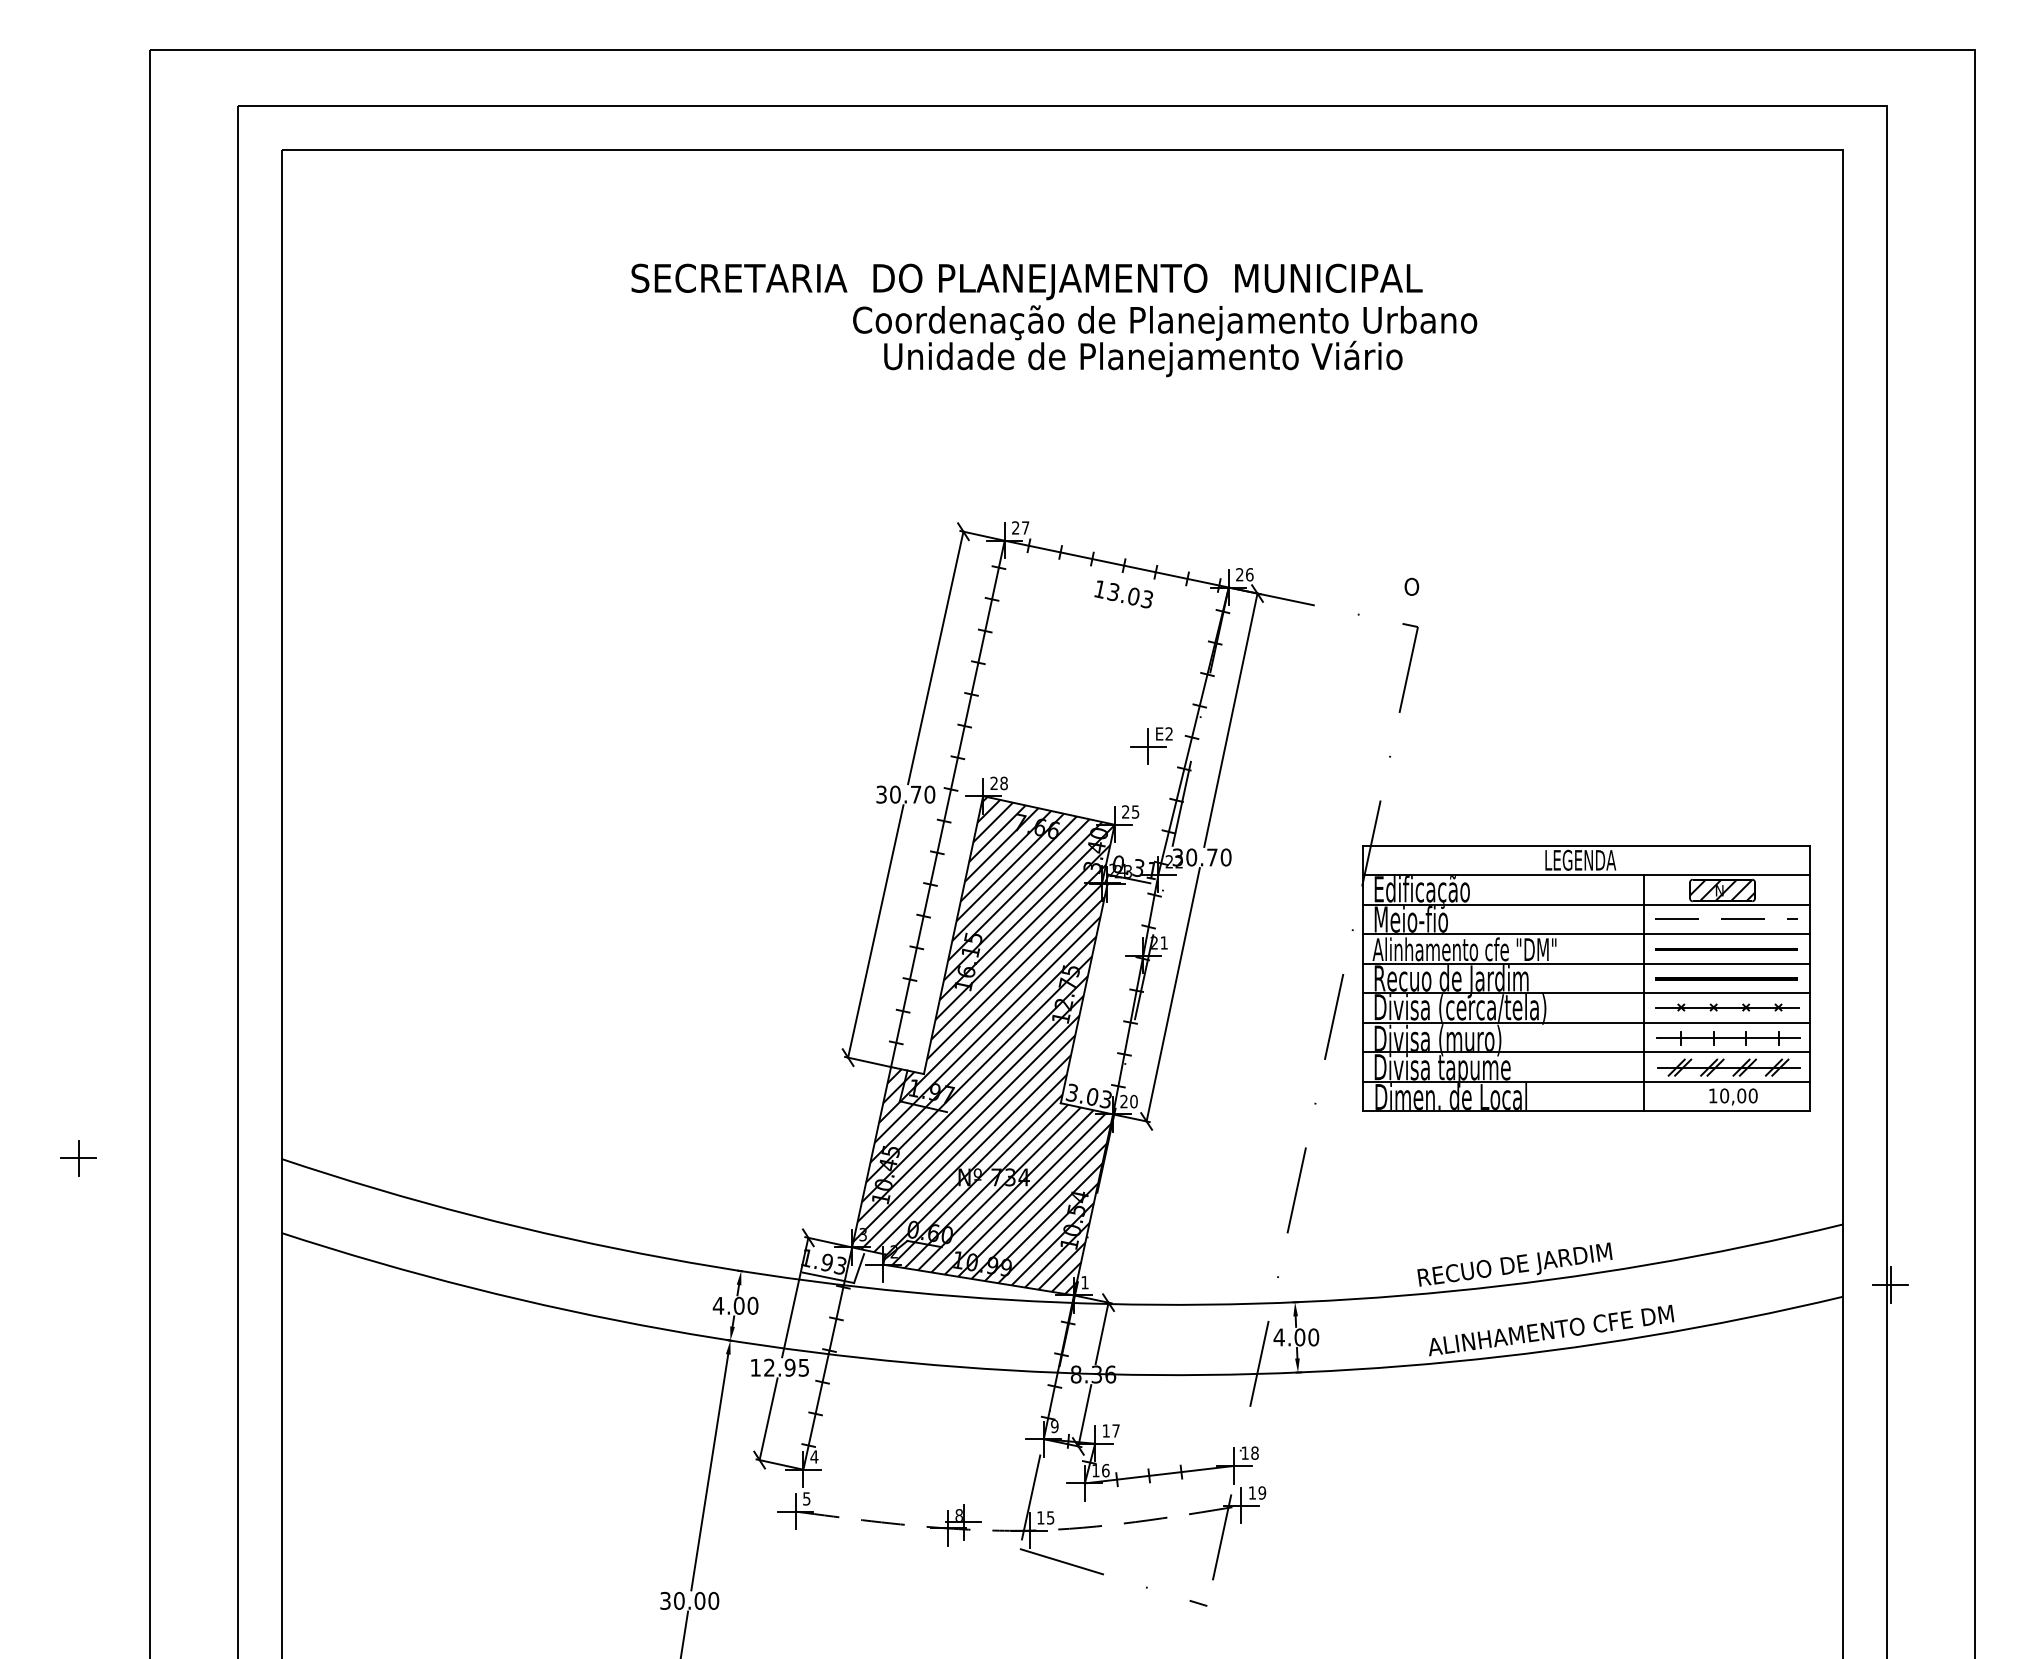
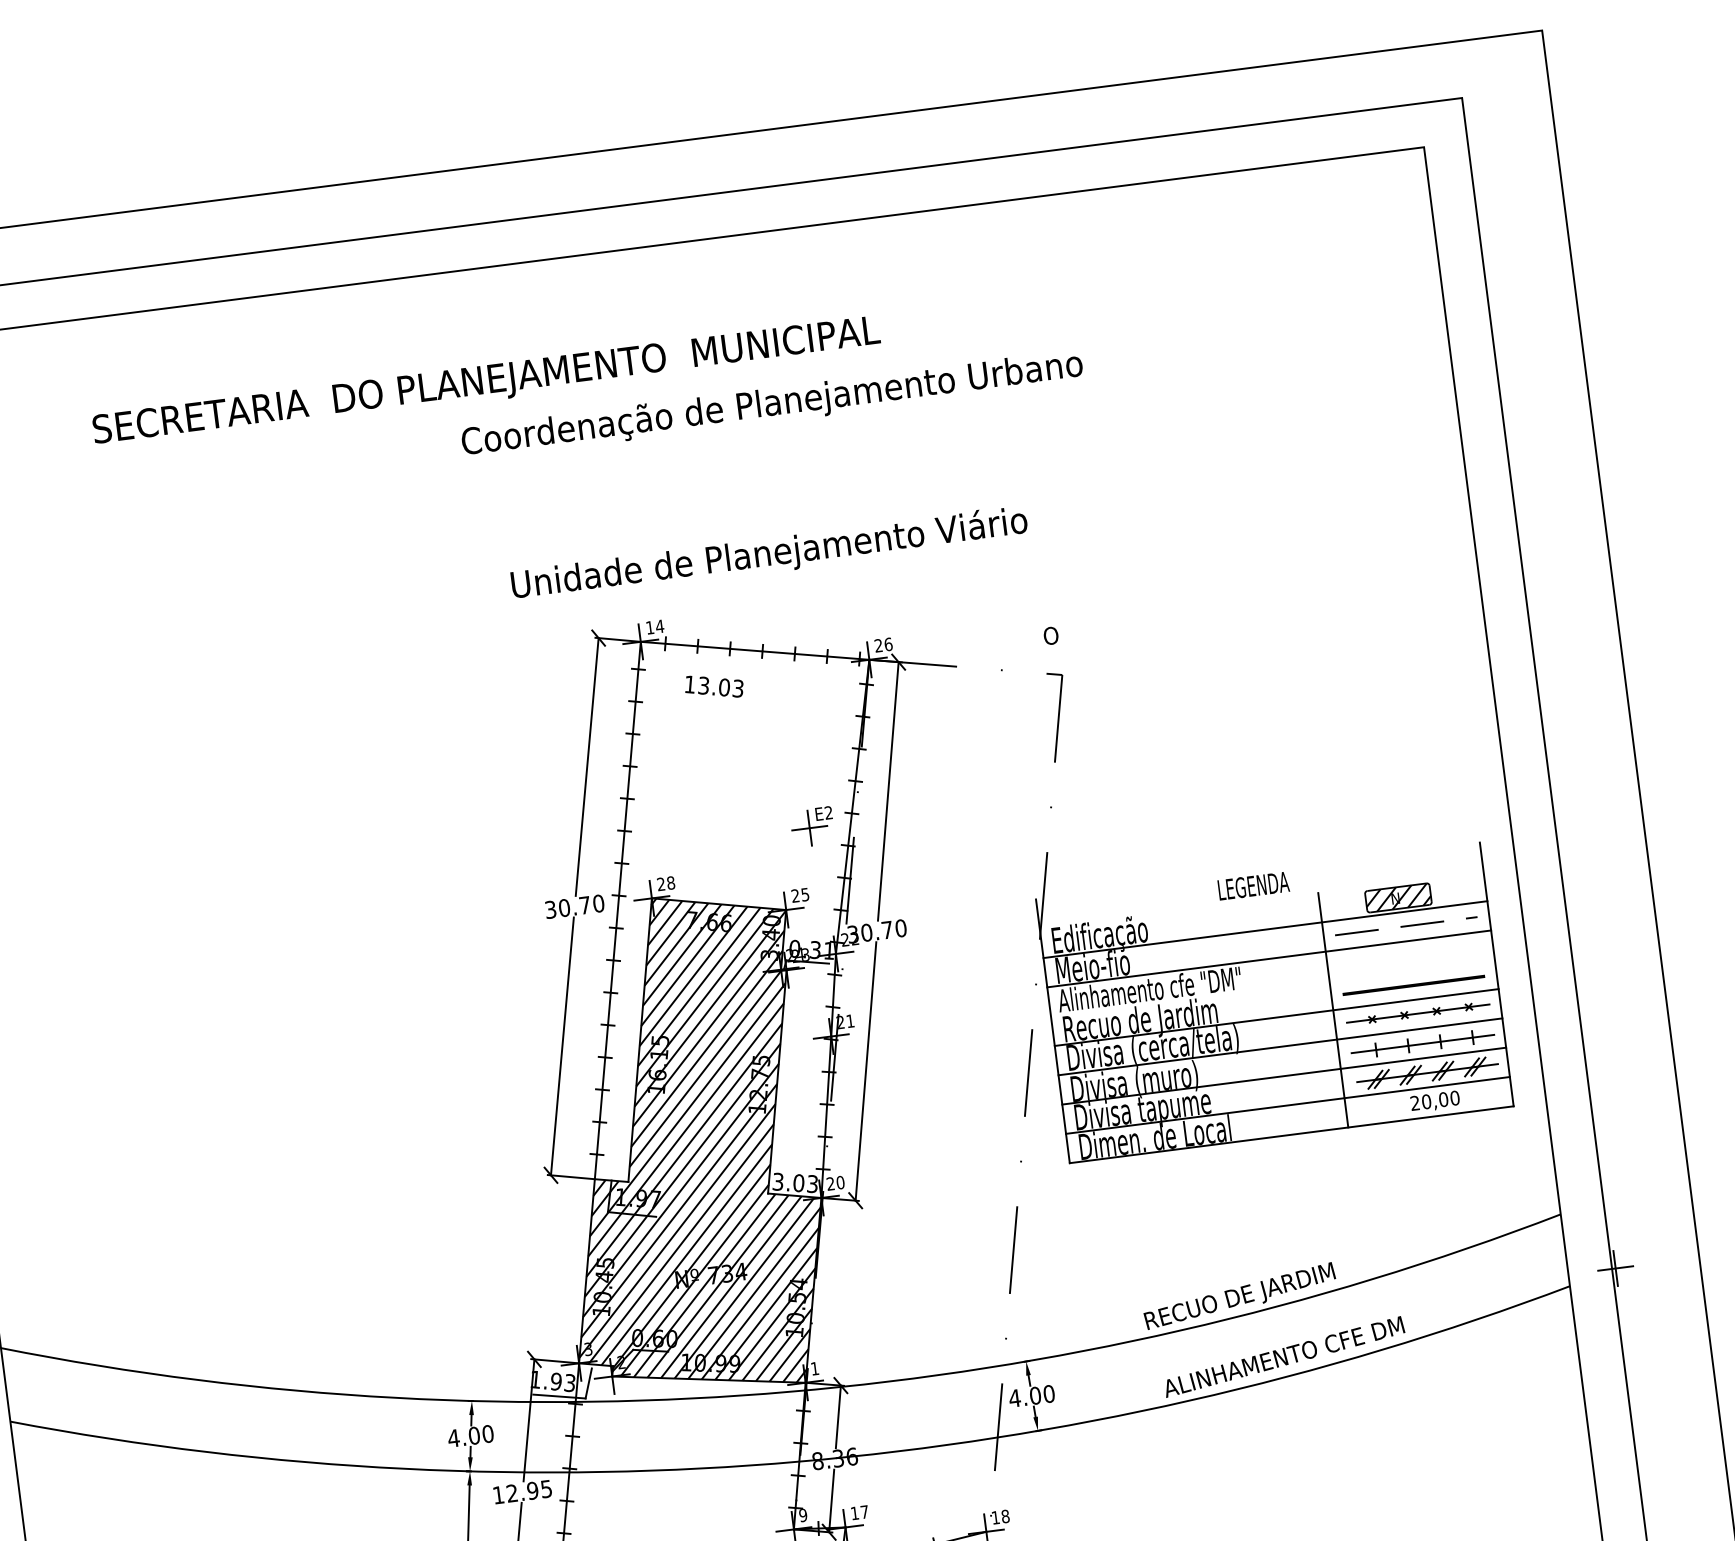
text: (1026, 281) -> (486, 382), moved
text: (1143, 358) -> (769, 554), moved
text: (1020, 527) -> (654, 626), 27 -> 14
text: (1123, 594) -> (713, 686), moved
line: (1586, 845) -> (1257, 870), removed
line: (1586, 875) -> (1261, 900), removed
line: (1726, 949) -> (1409, 956), removed
line: (1586, 963) -> (1272, 987), removed
text: (1712, 1095) -> (1414, 1102), 10,00 -> 20,00

